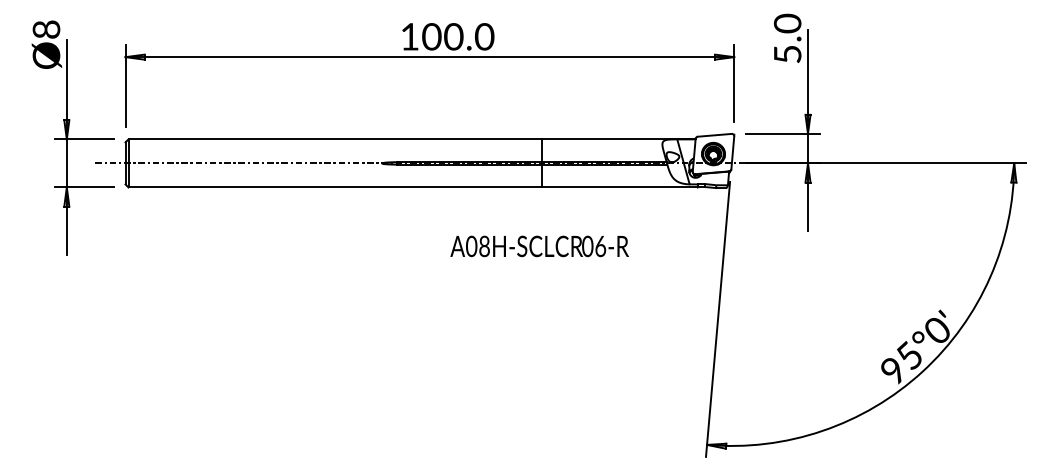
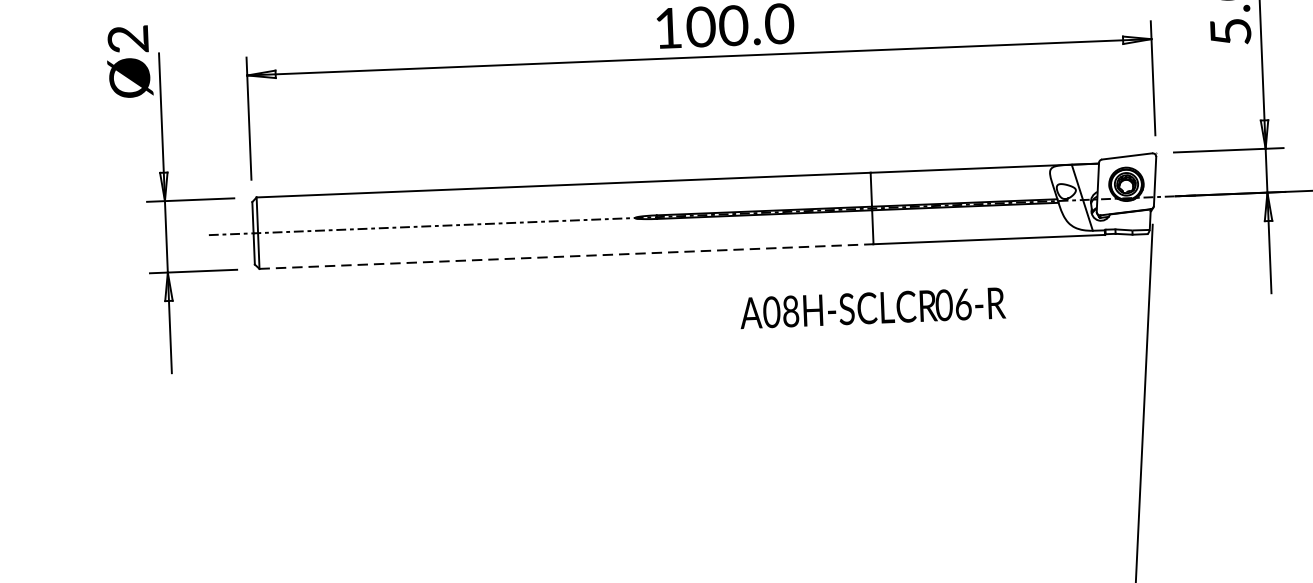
text: (47, 29) -> (129, 39), Ø8 -> Ø2
line: (335, 187) -> (566, 256), solid -> dashed
text: (539, 246) -> (872, 308), moved

